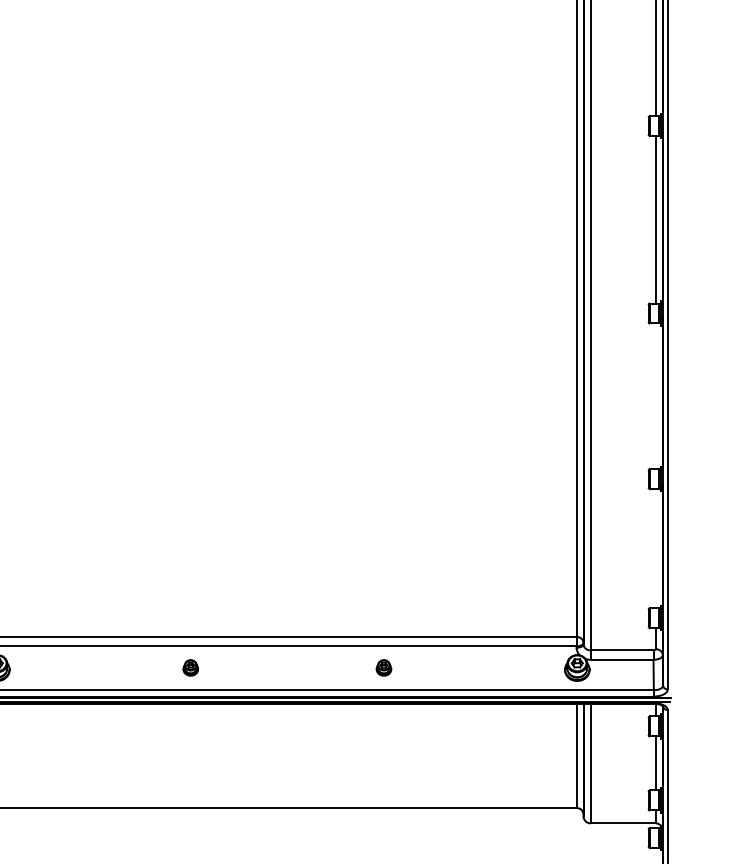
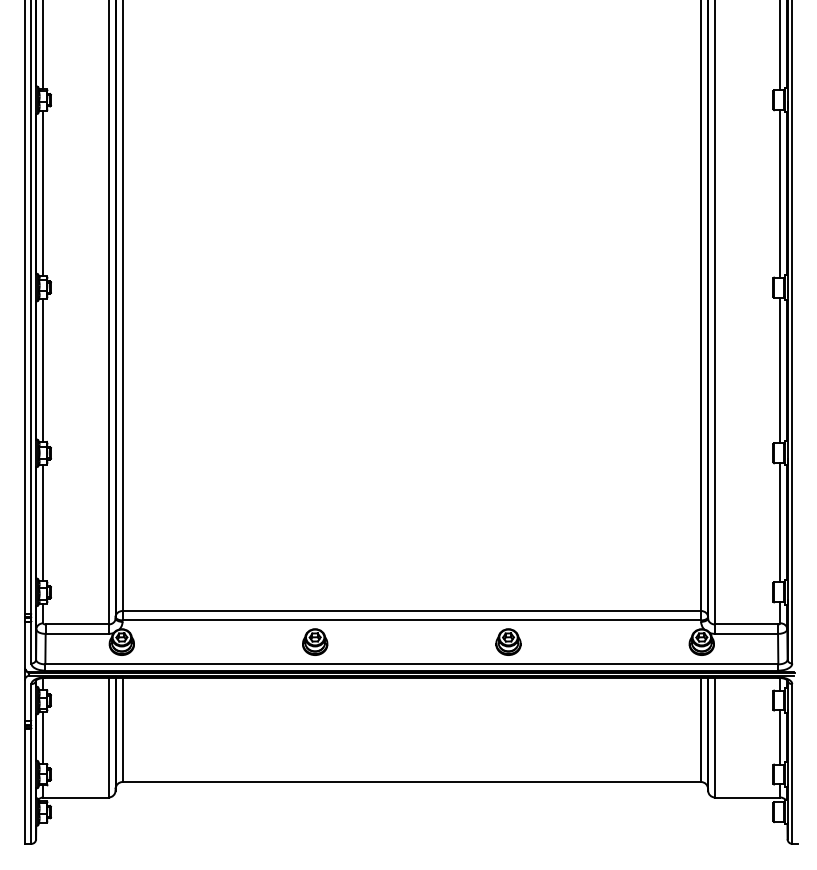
line: (655, 396) -> (780, 370), added
line: (655, 548) -> (780, 522), added
part: (190, 667) -> (315, 641), size x1.67
part: (383, 667) -> (508, 641), size x1.67

